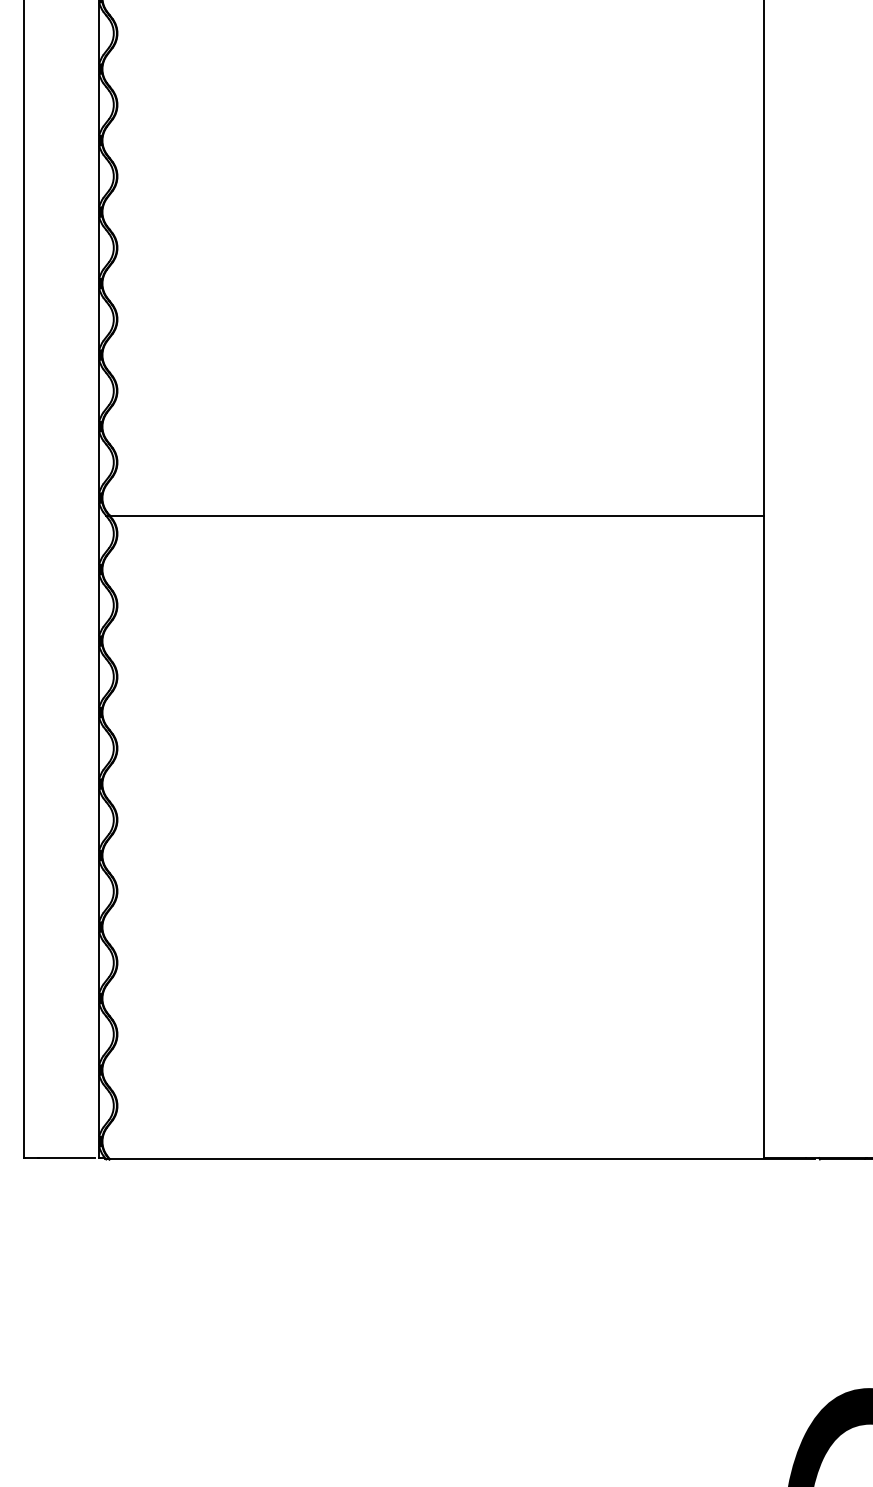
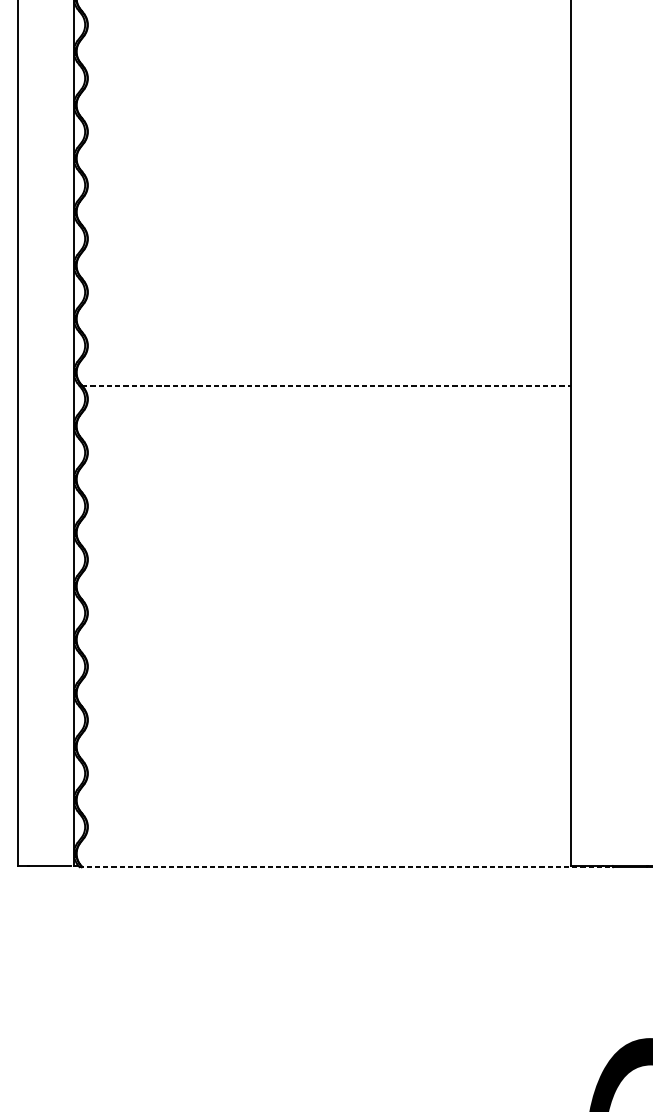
line: (436, 516) -> (326, 386), solid -> dashed
line: (460, 1159) -> (344, 867), solid -> dashed

